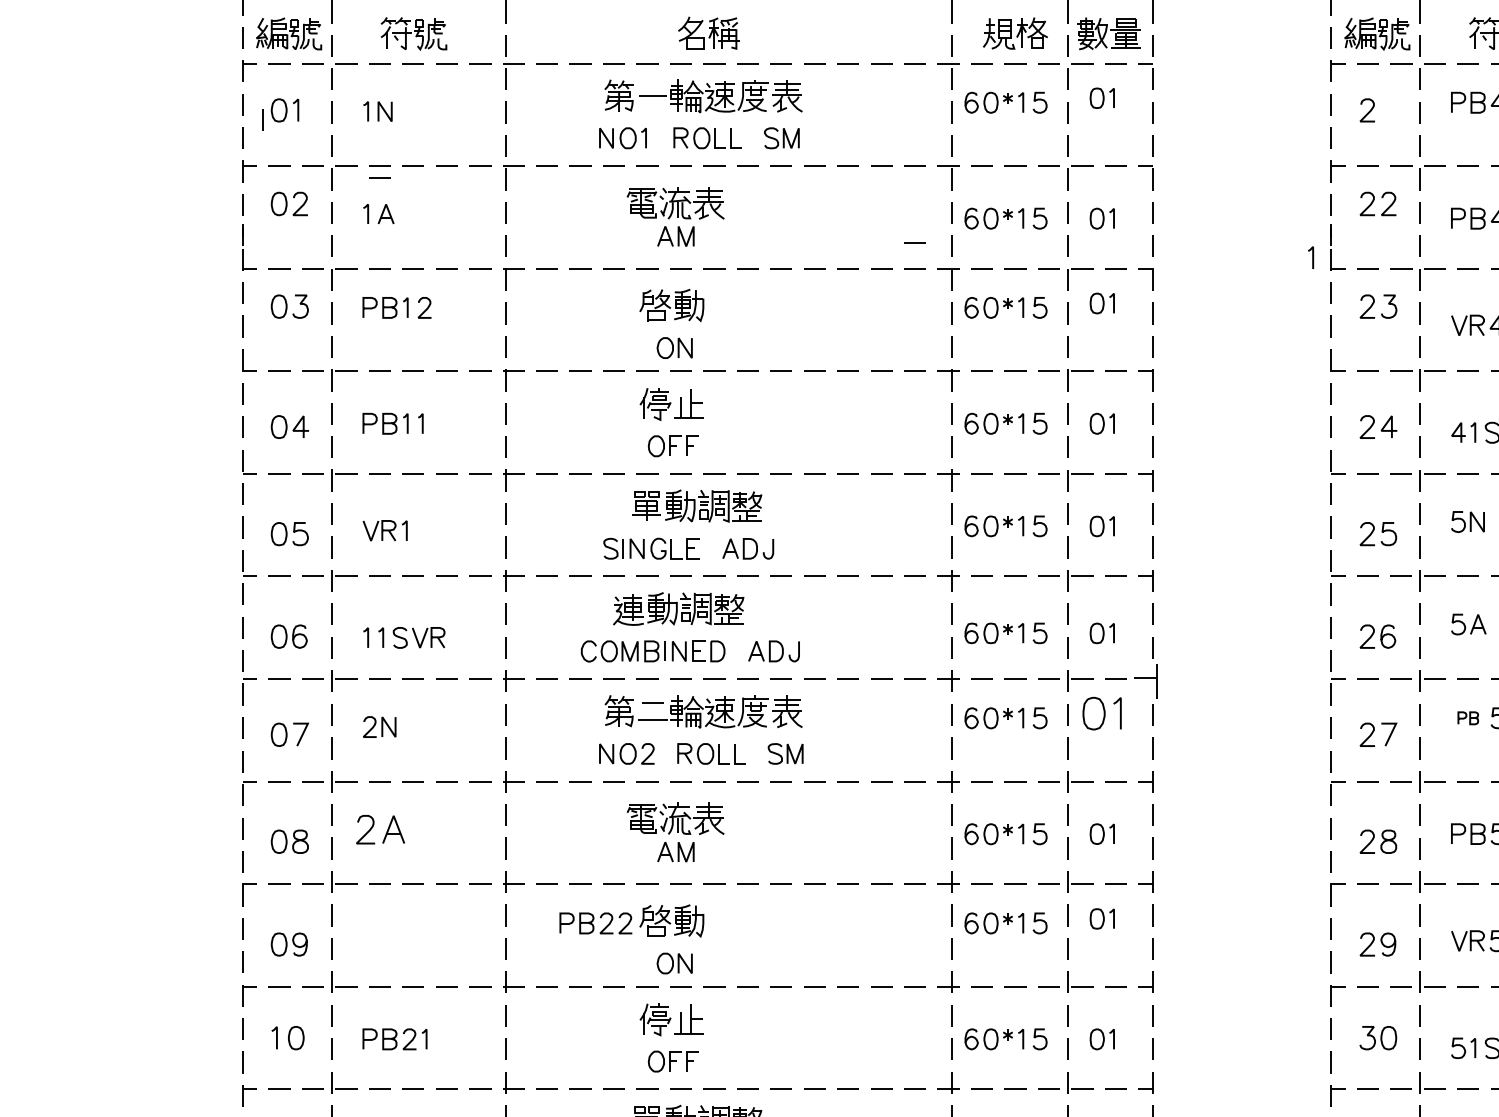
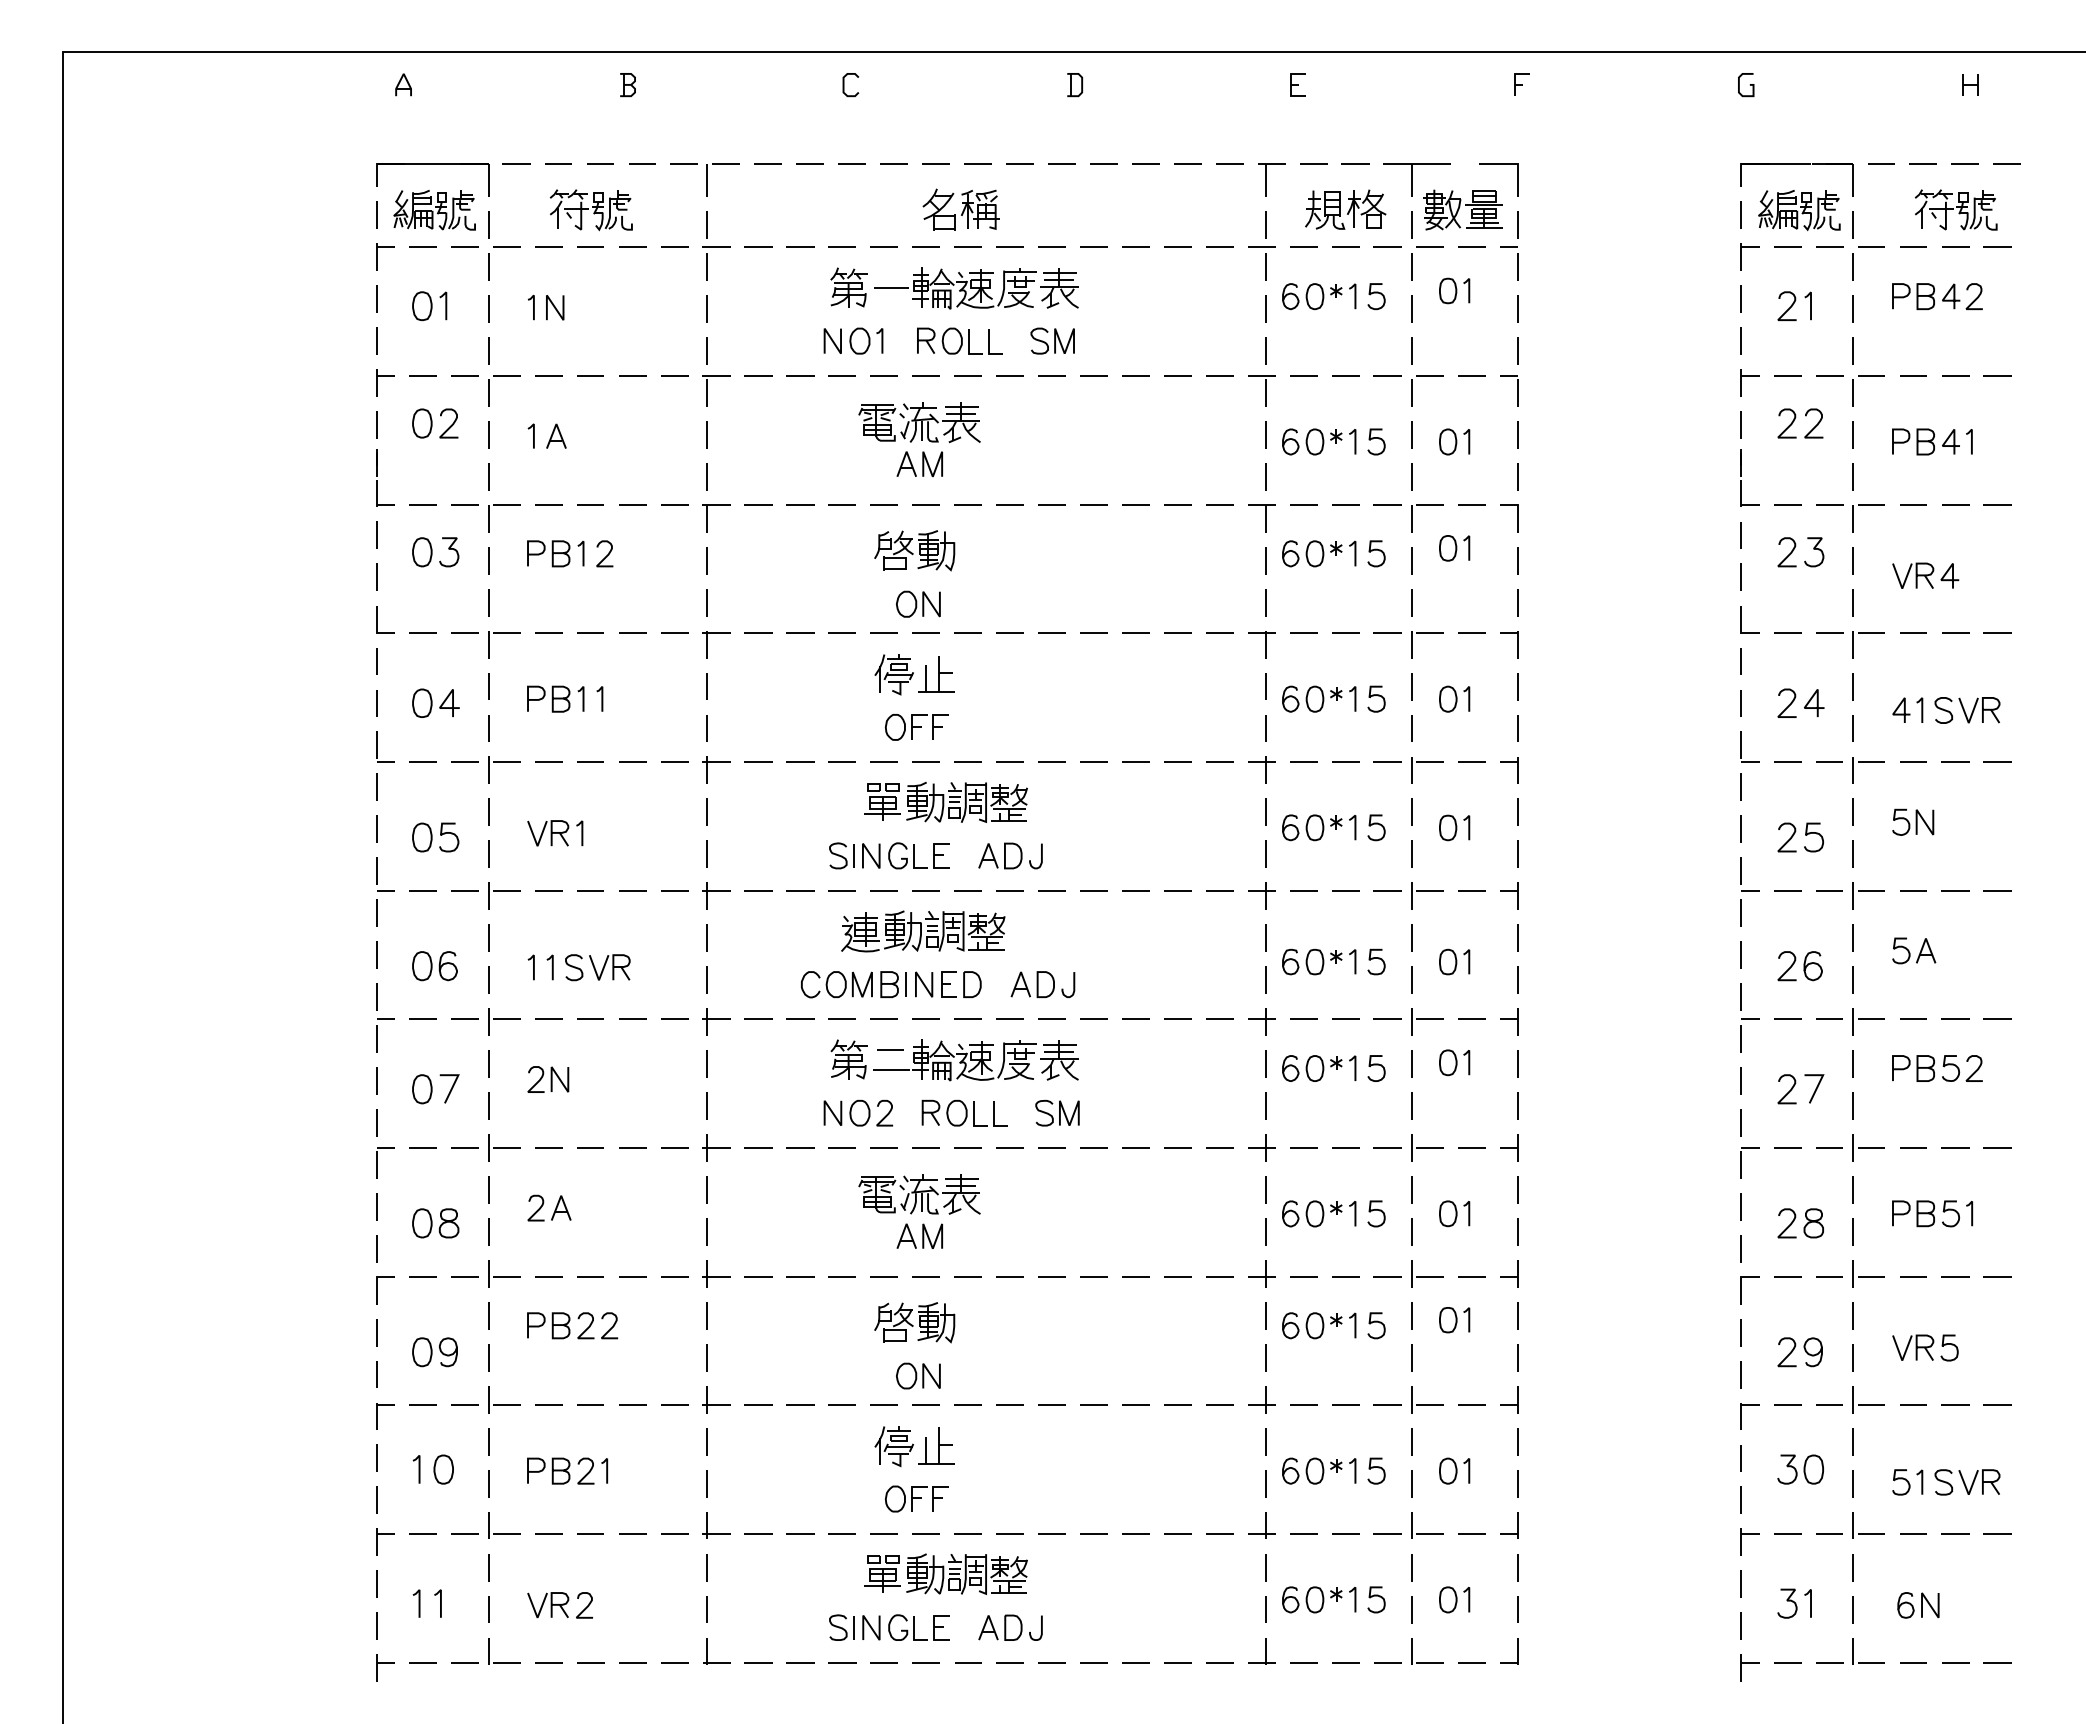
line: (263, 119) -> (402, 317), removed
line: (379, 177) -> (548, 390), removed
line: (914, 243) -> (1219, 472), removed
line: (1312, 257) -> (1810, 305), moved
part: (1146, 680) -> (1509, 1021), size x0.62
part: (1102, 713) -> (1454, 1062), size x0.62
part: (1468, 718) -> (1913, 1068), size x1.67
part: (380, 829) -> (549, 1207), size x0.71
part: (595, 923) -> (572, 1325), moved

